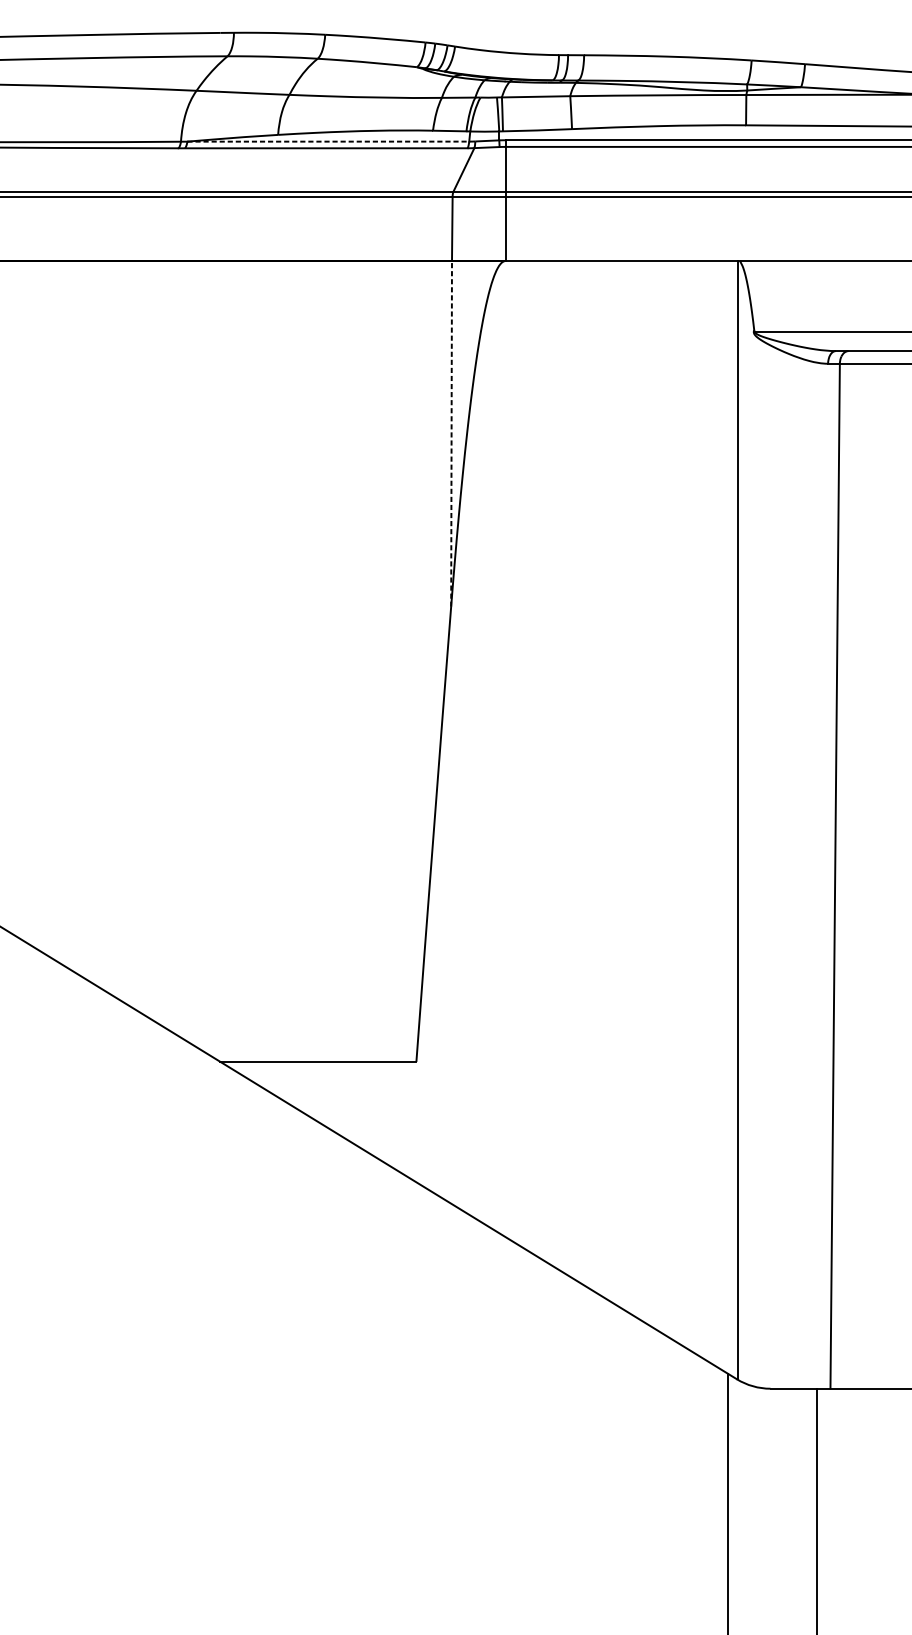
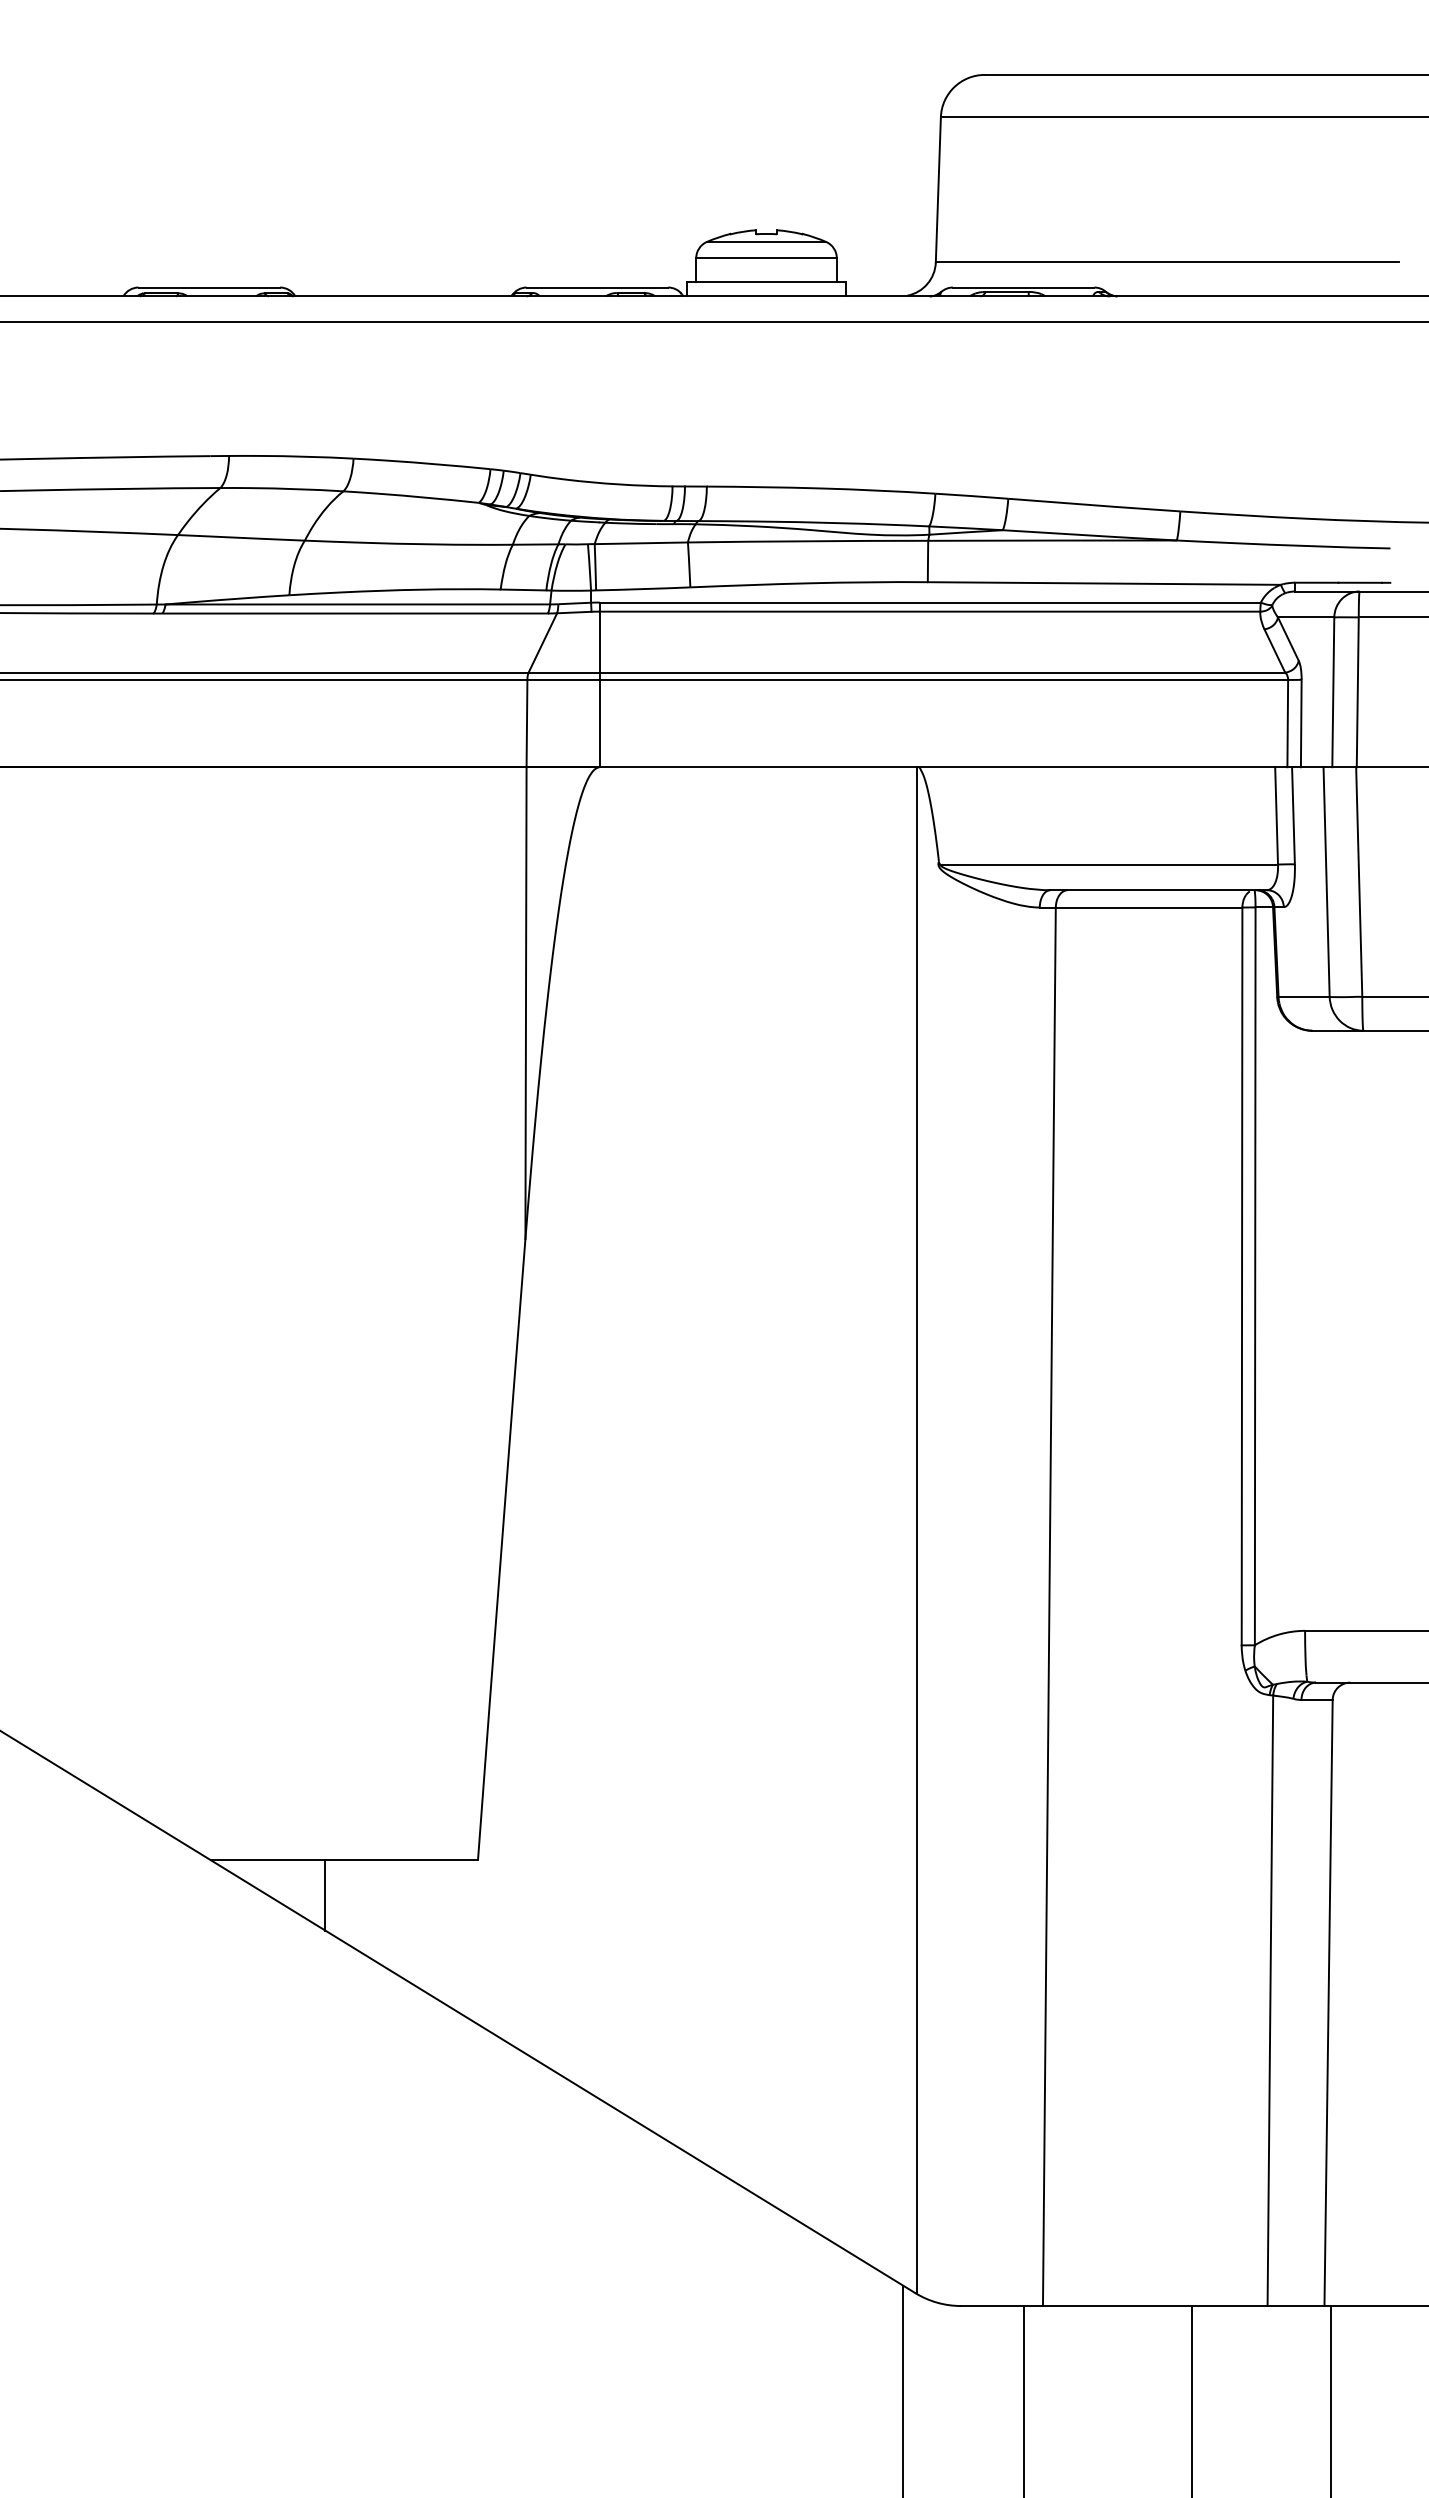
line: (328, 141) -> (358, 604), dashed -> solid
line: (451, 434) -> (526, 1003), dashed -> solid
line: (304, 1087) -> (325, 1895), added

